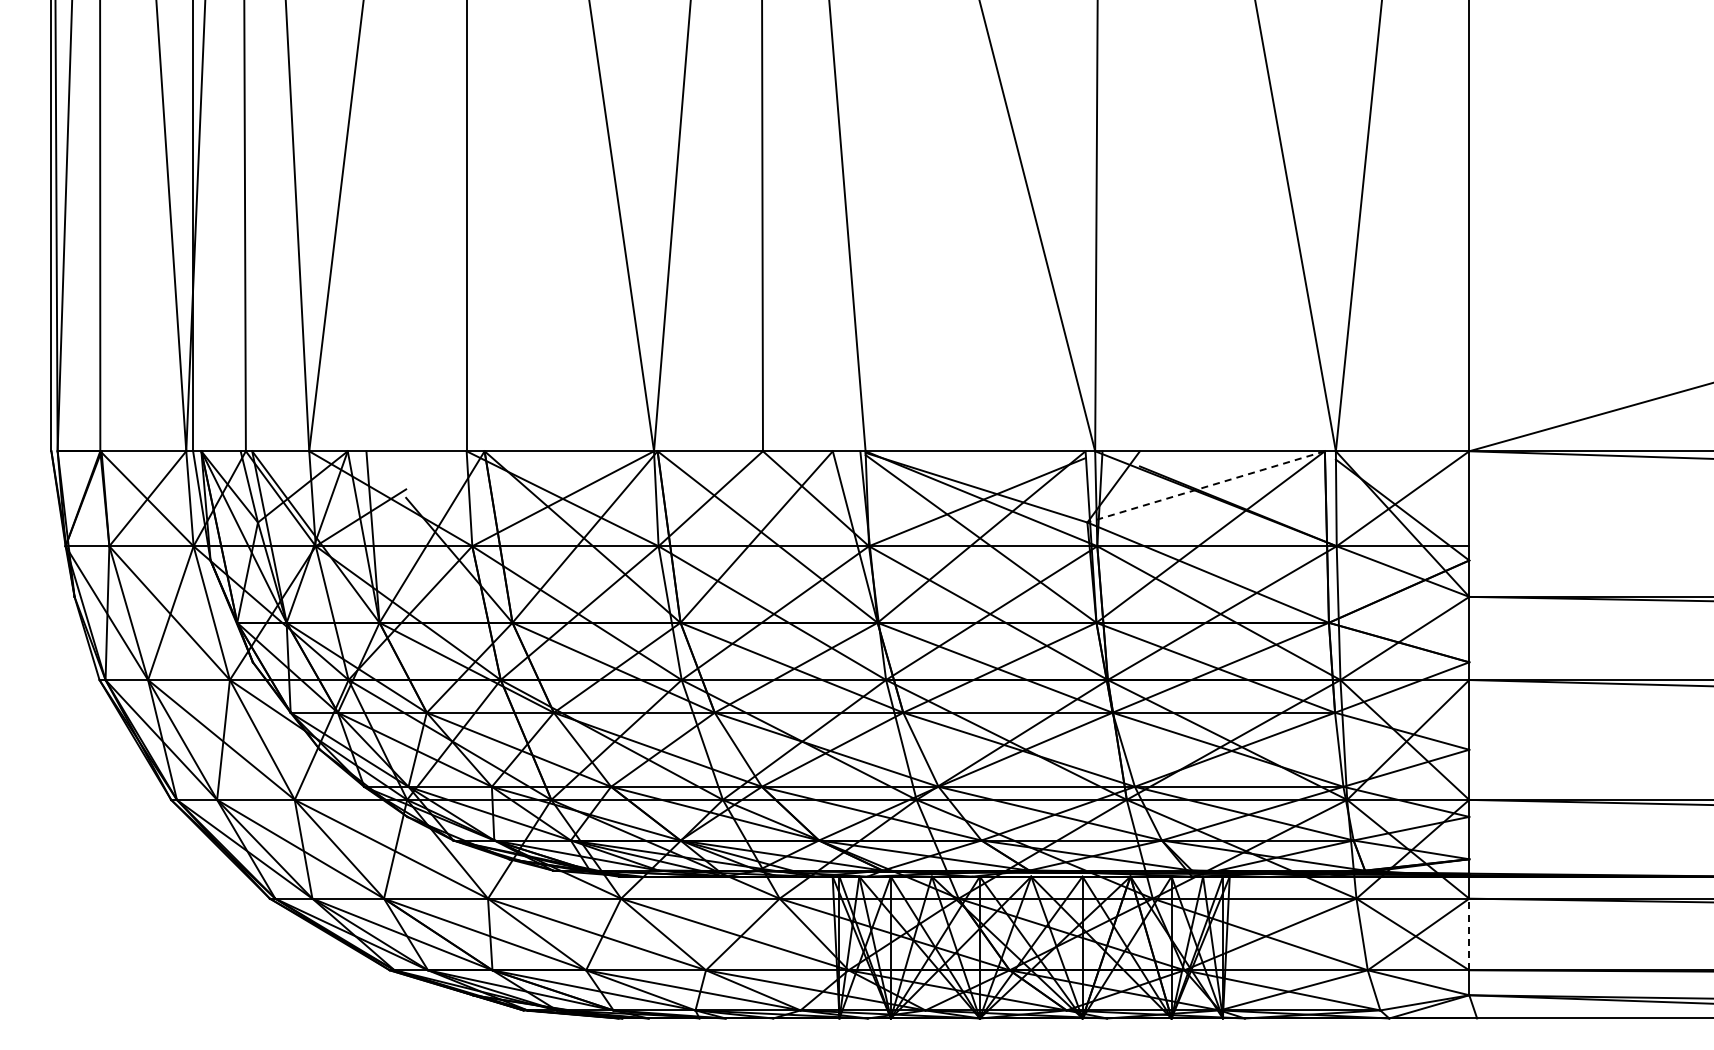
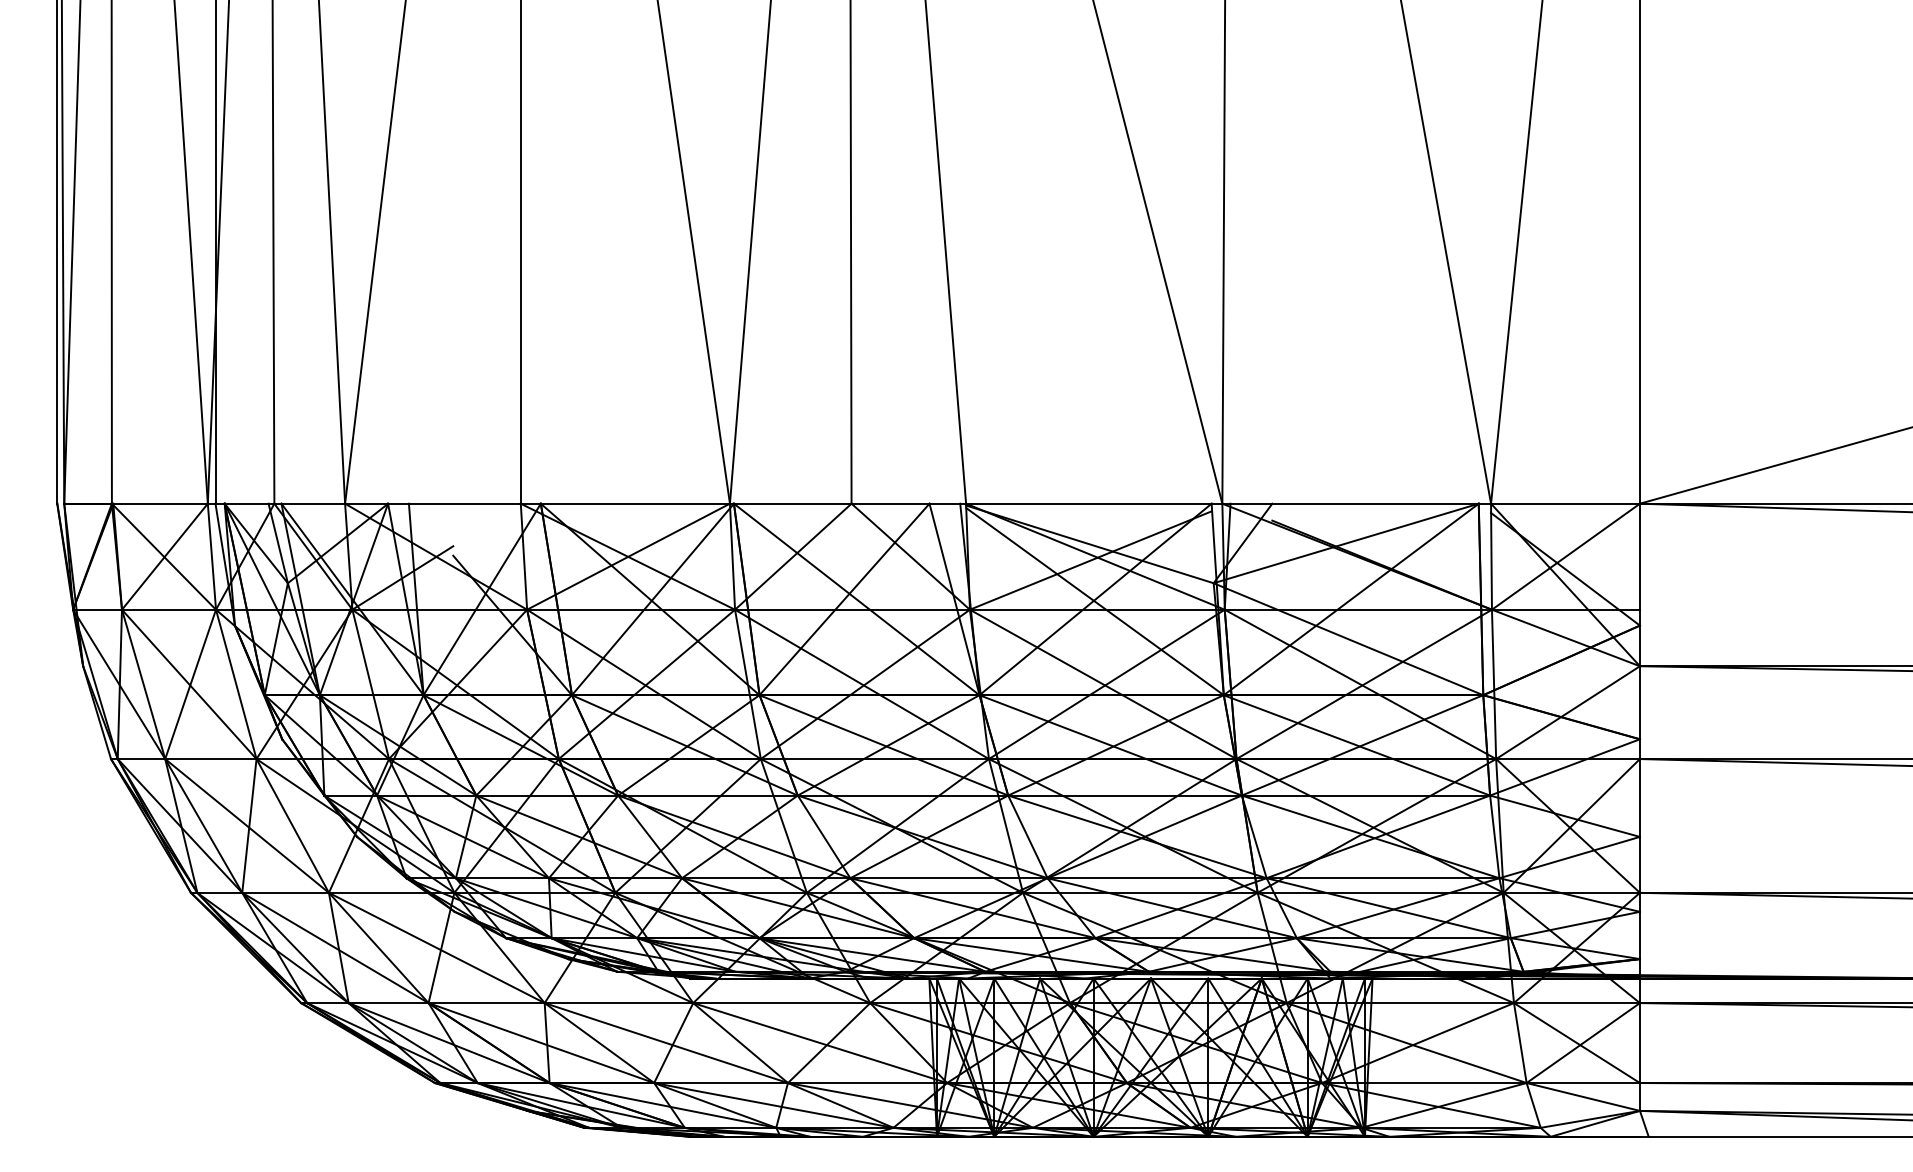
line: (1206, 486) -> (1346, 543), dashed -> solid
line: (1469, 934) -> (1640, 1043), dashed -> solid

